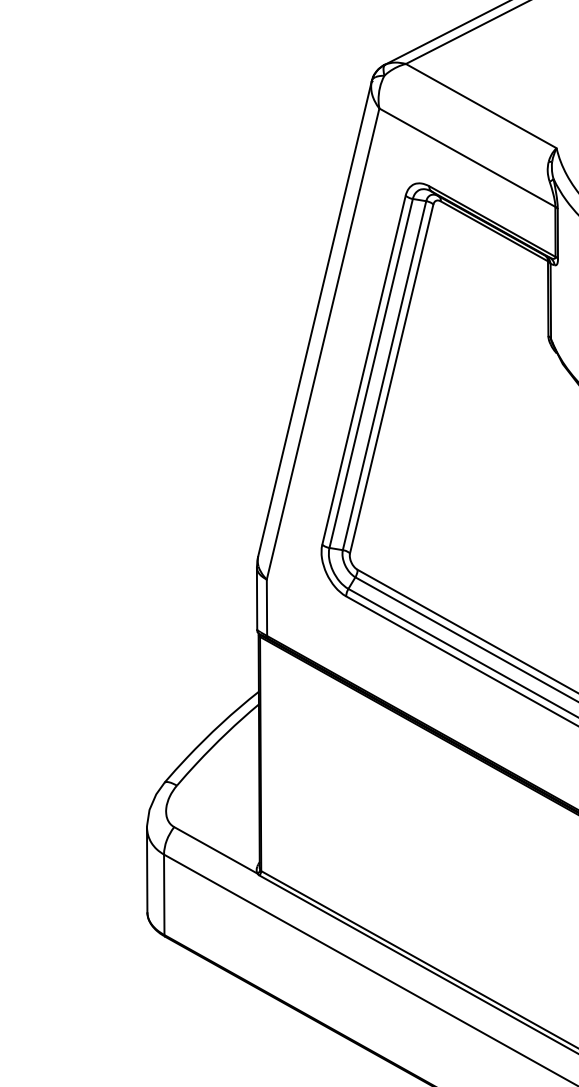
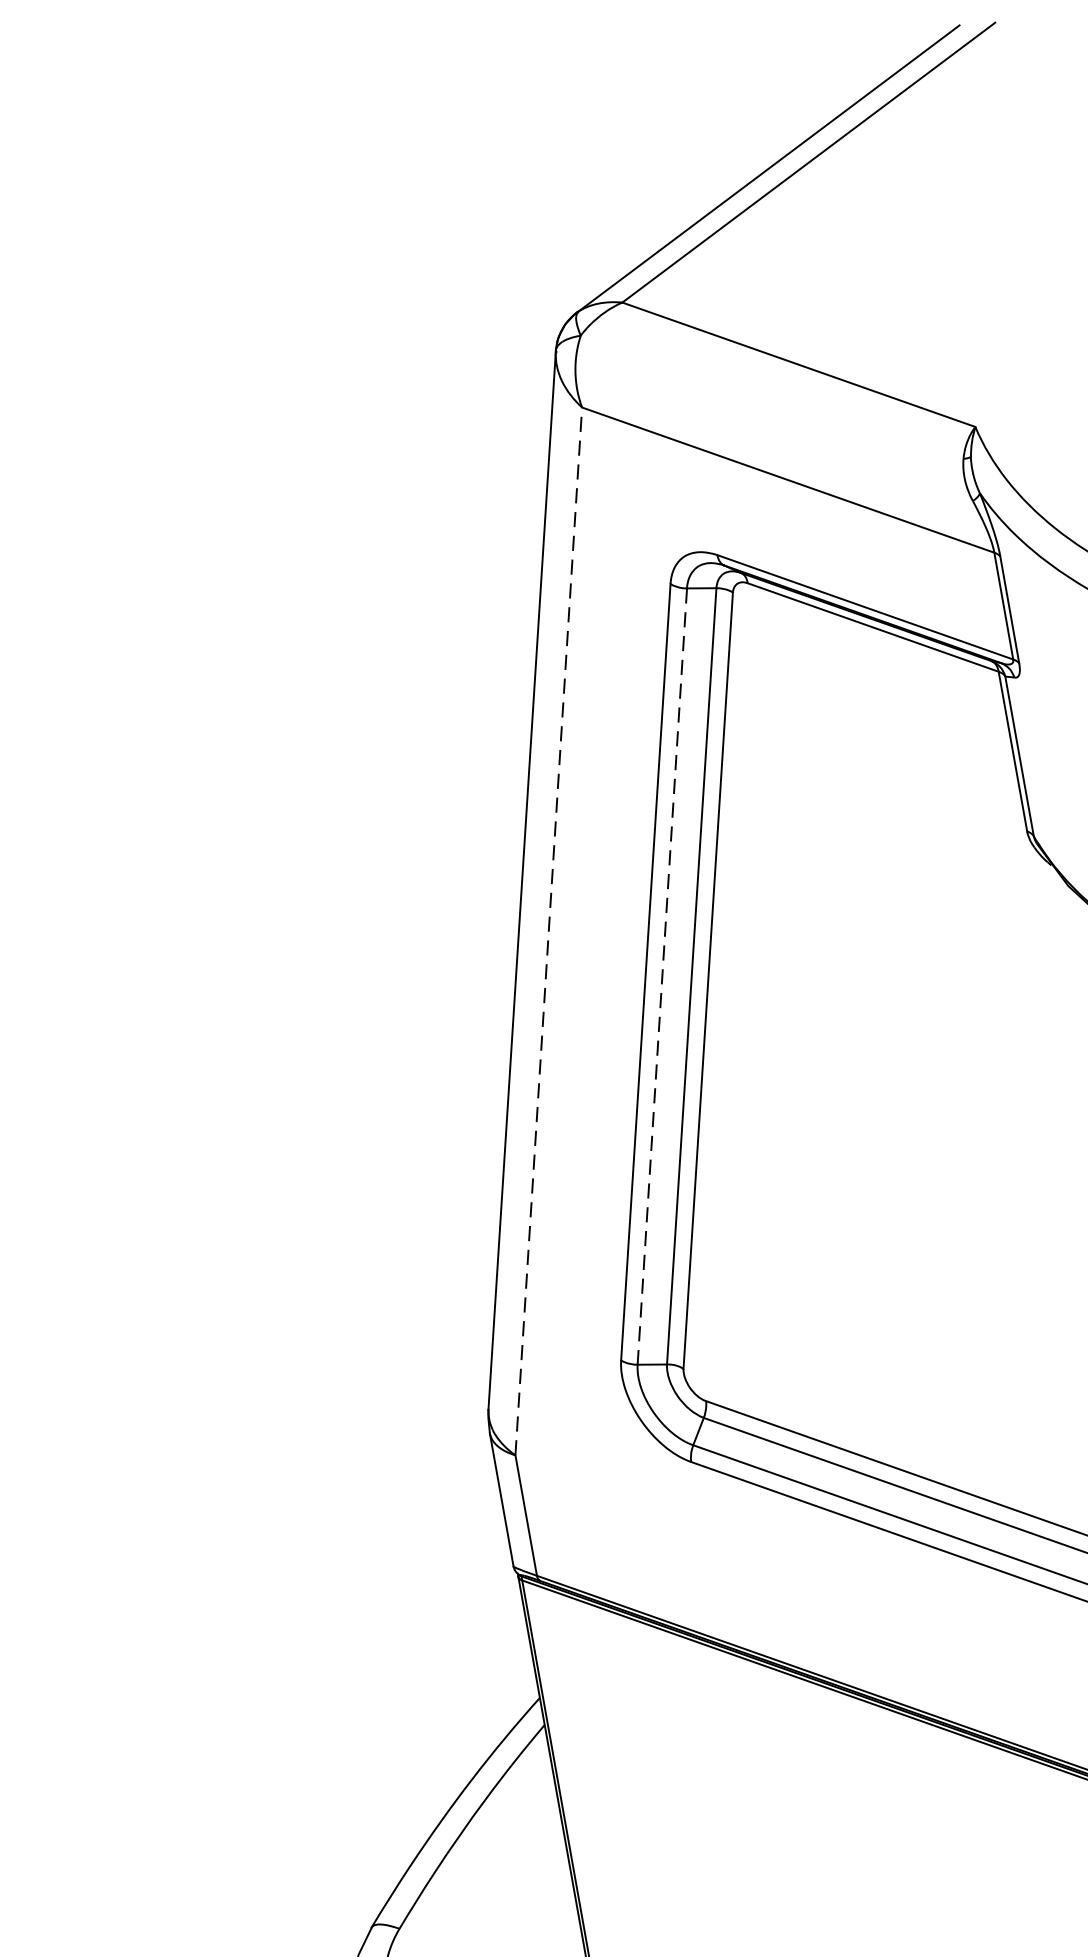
line: (323, 343) -> (549, 930), solid -> dashed
line: (371, 373) -> (663, 976), solid -> dashed

